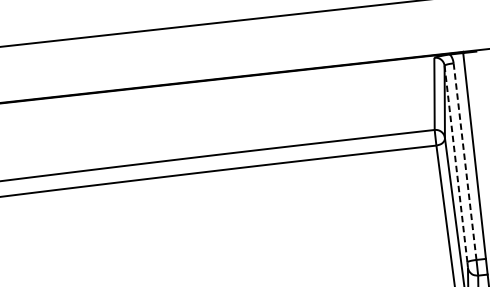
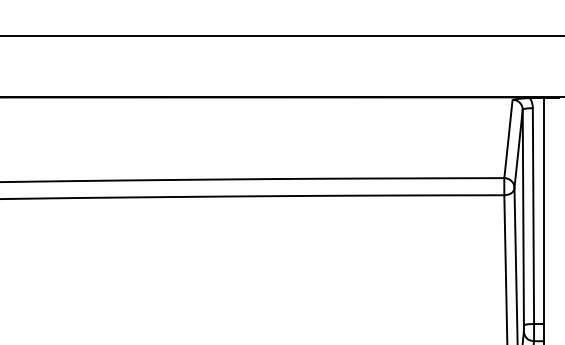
line: (465, 162) -> (533, 216), dashed -> solid
line: (456, 163) -> (523, 217), dashed -> solid

